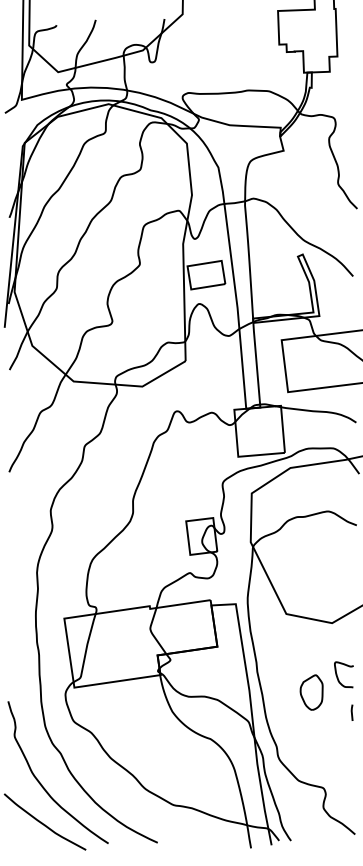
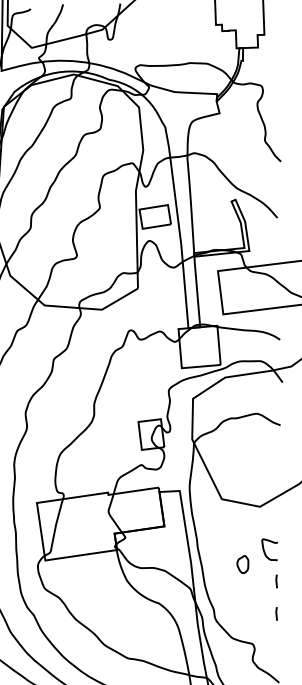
part: (311, 692) -> (242, 564), size x0.6
line: (351, 751) -> (276, 613), added

